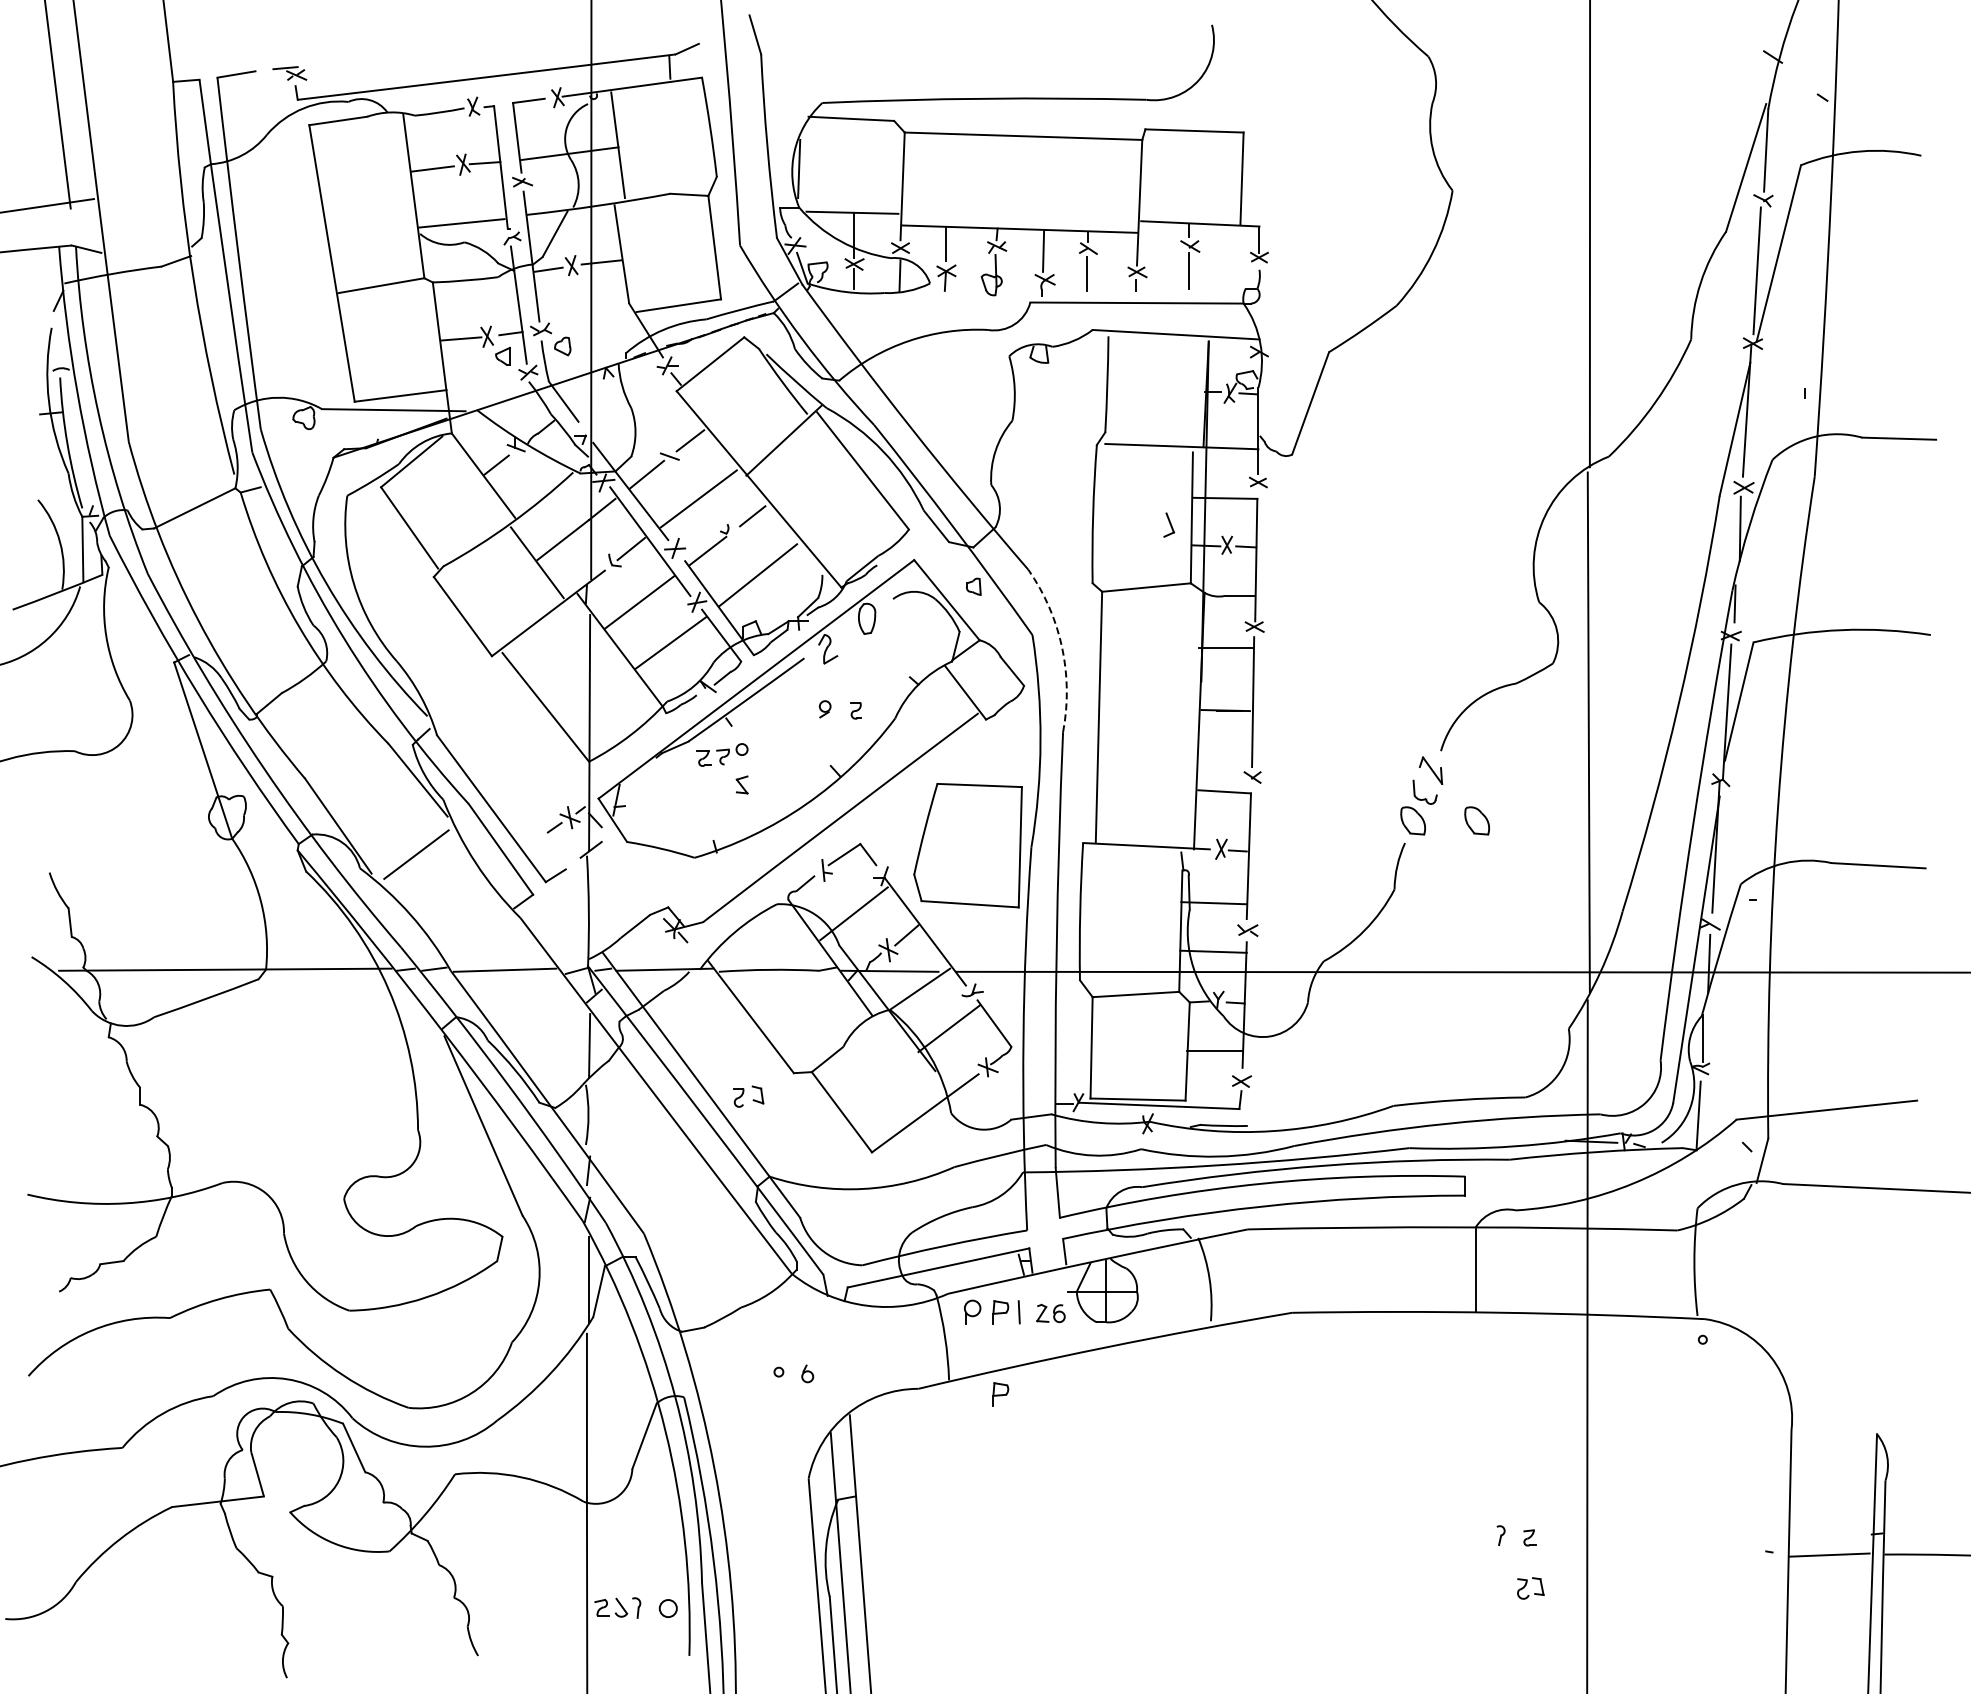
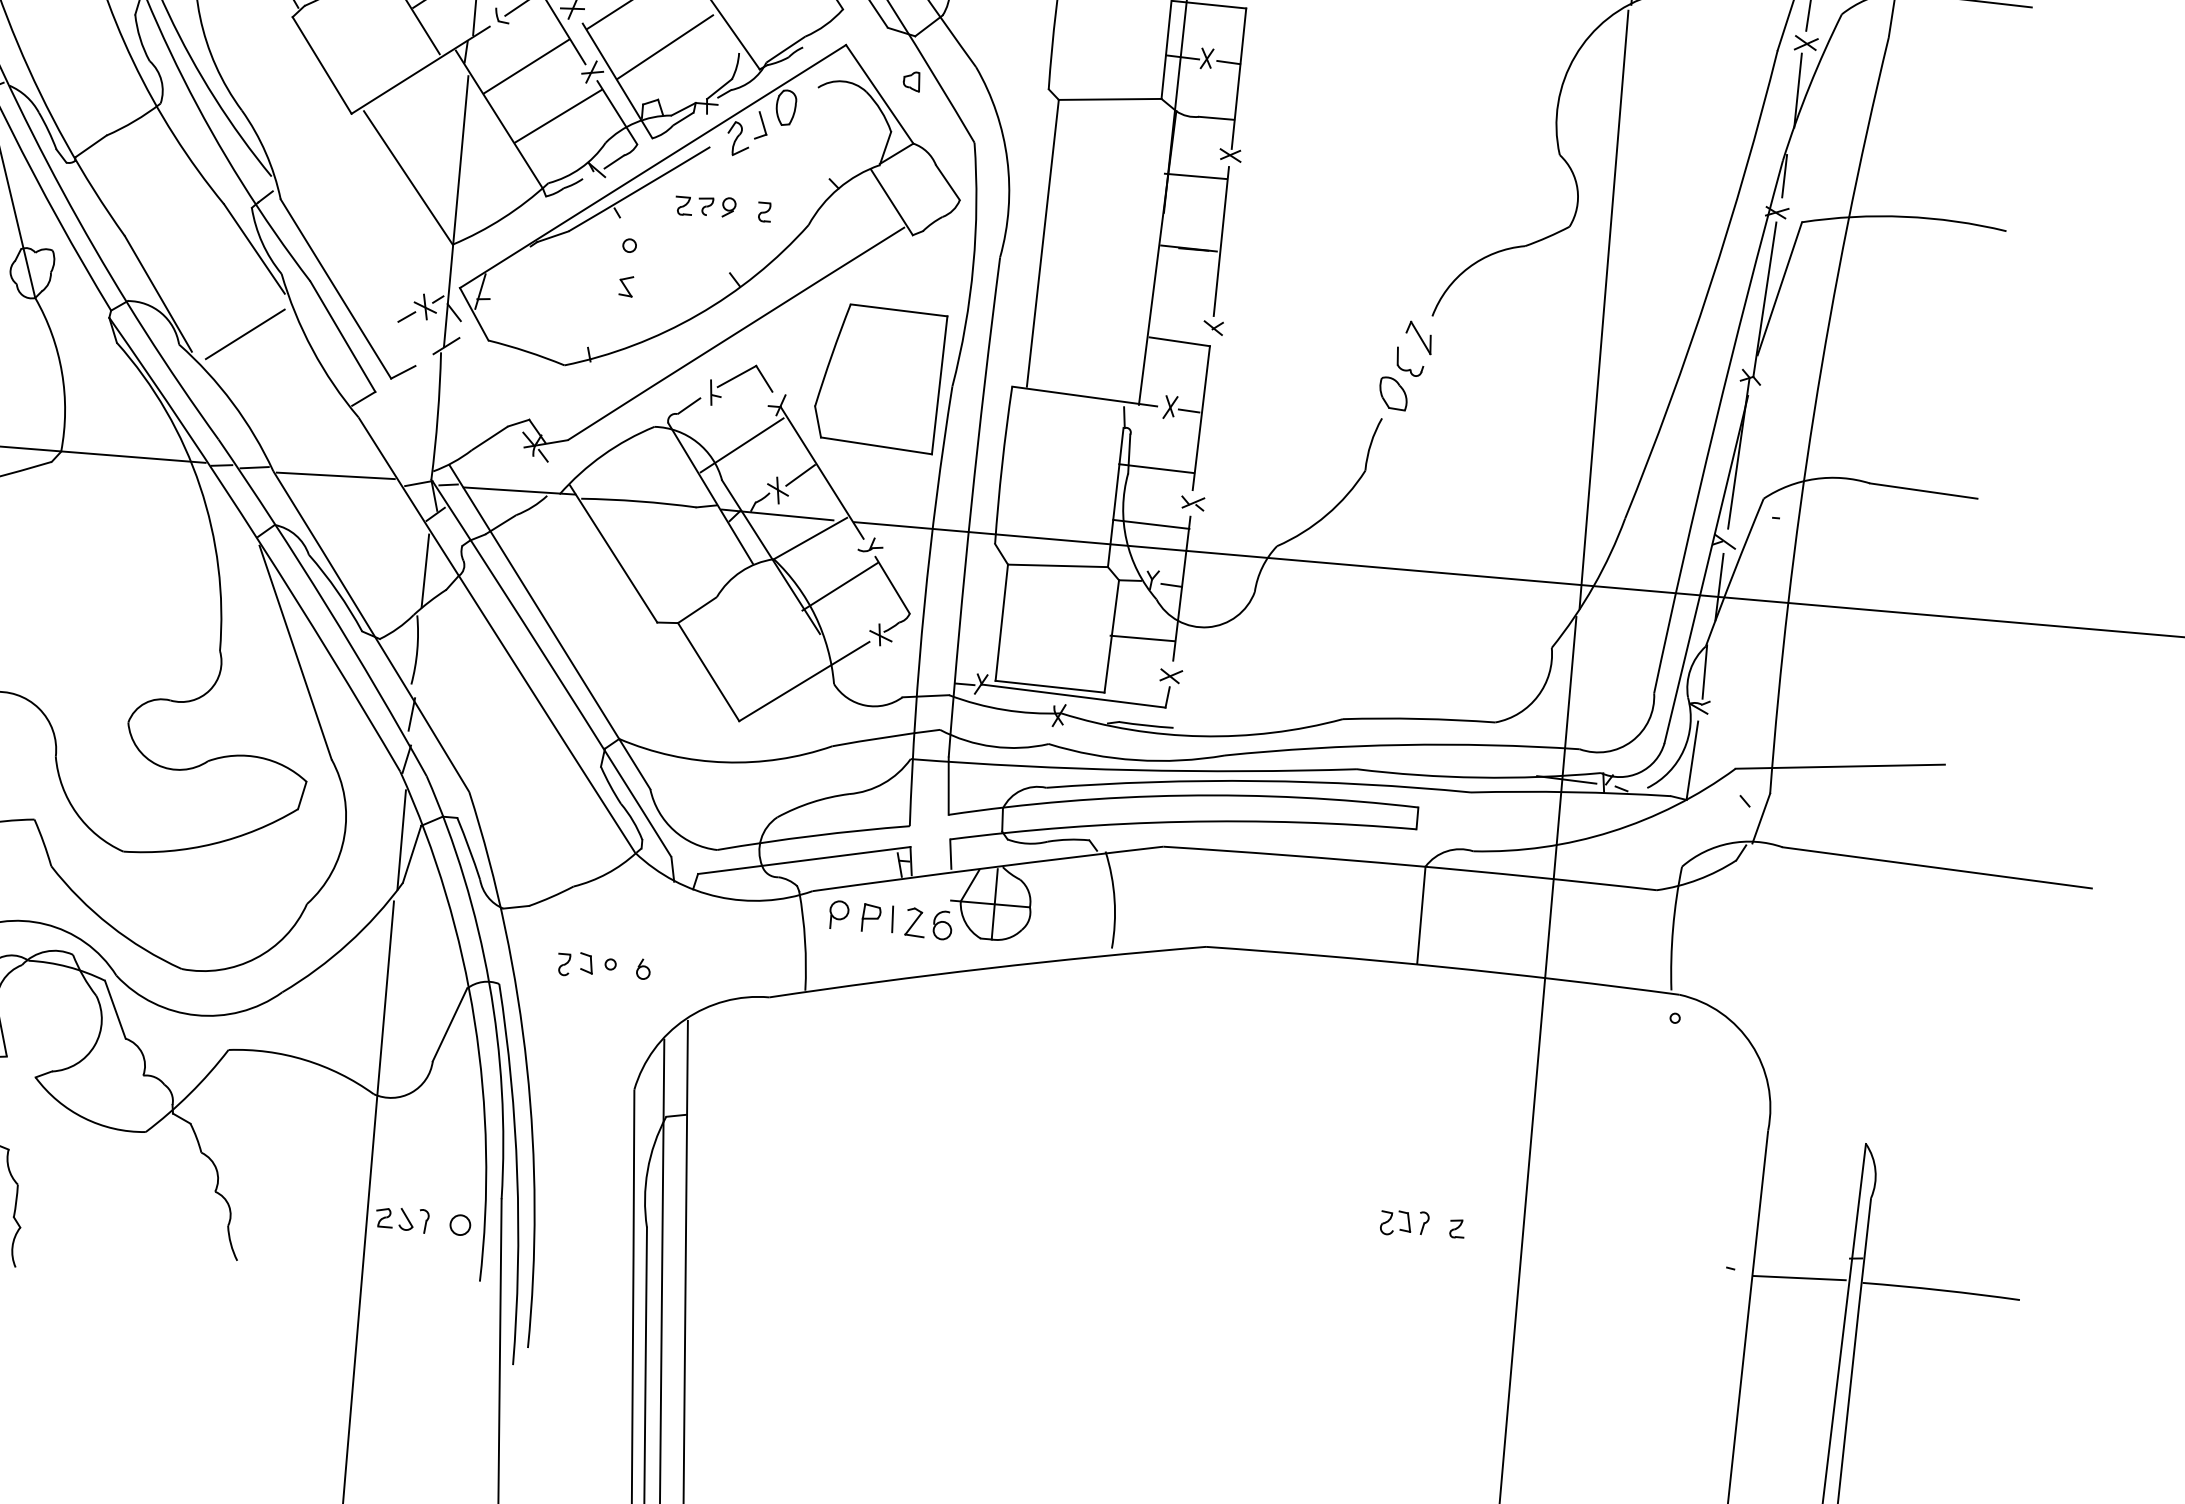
part: (1168, 524) -> (760, 124), moved
arc: (1062, 647) -> (1007, 160), dashed -> solid
part: (712, 757) -> (693, 205), moved
part: (1476, 820) -> (1466, 399), removed
part: (748, 1096) -> (575, 964), moved
part: (1050, 1313) -> (928, 923), size x1.43
part: (1000, 1394) -> (863, 1011), removed
part: (1530, 1588) -> (1395, 1223), moved

